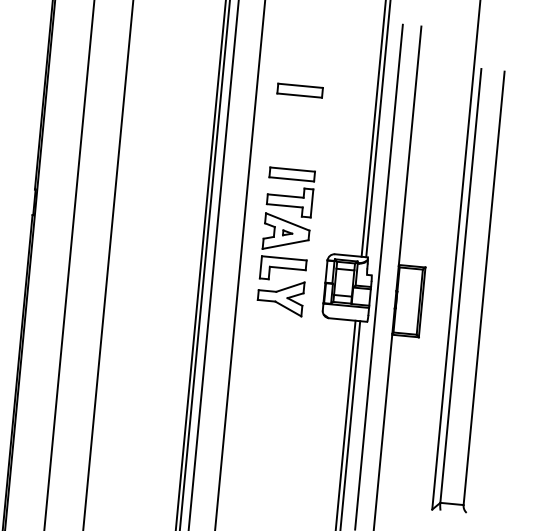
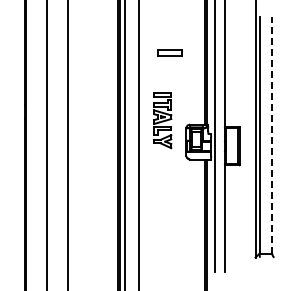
part: (299, 89) -> (169, 52), moved
part: (285, 241) -> (162, 120), size x0.7
line: (484, 286) -> (272, 134), solid -> dashed

